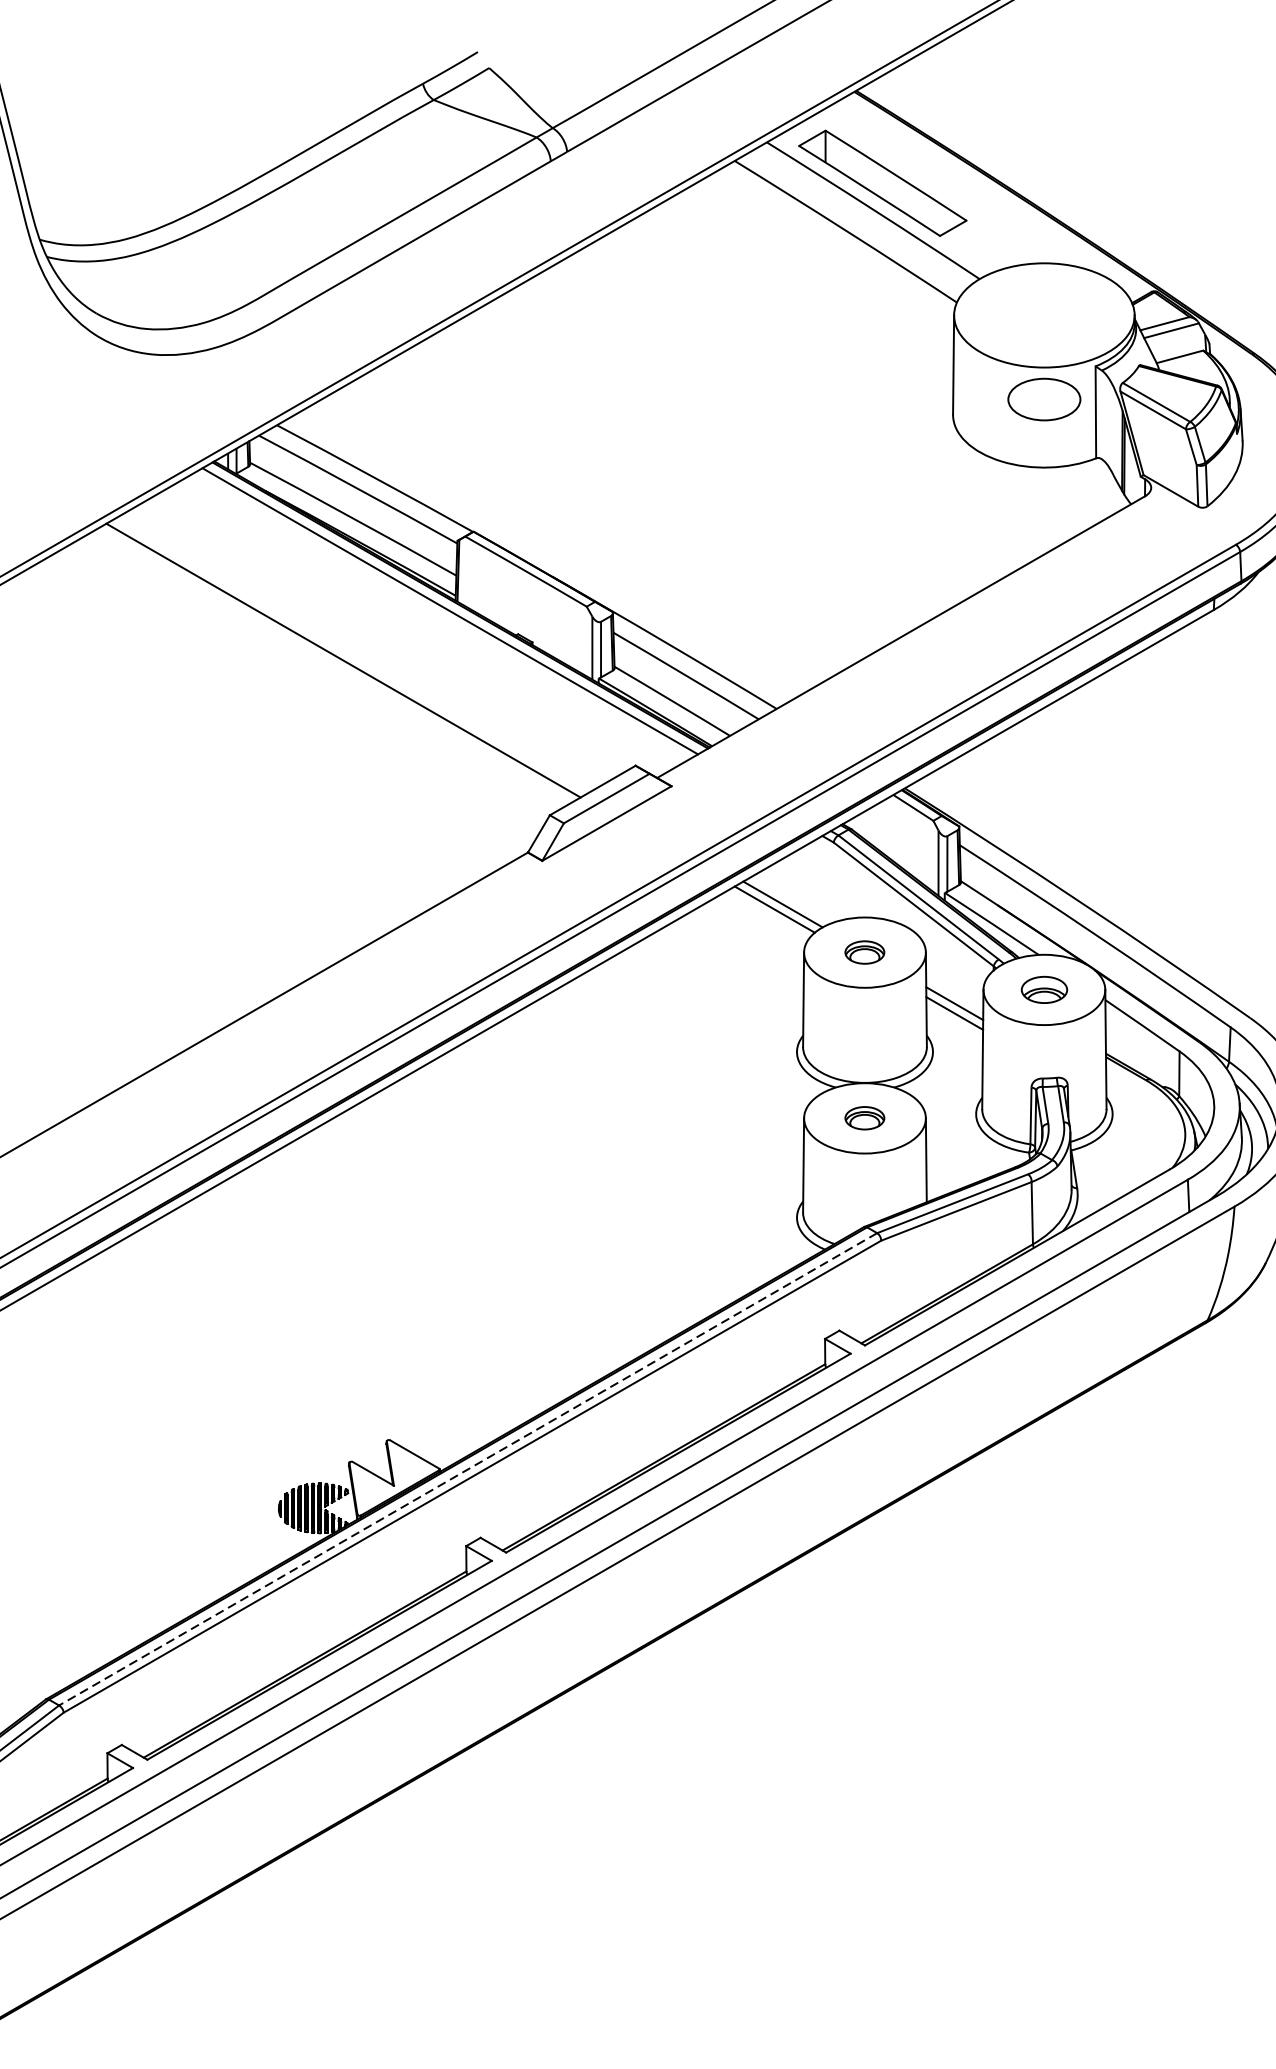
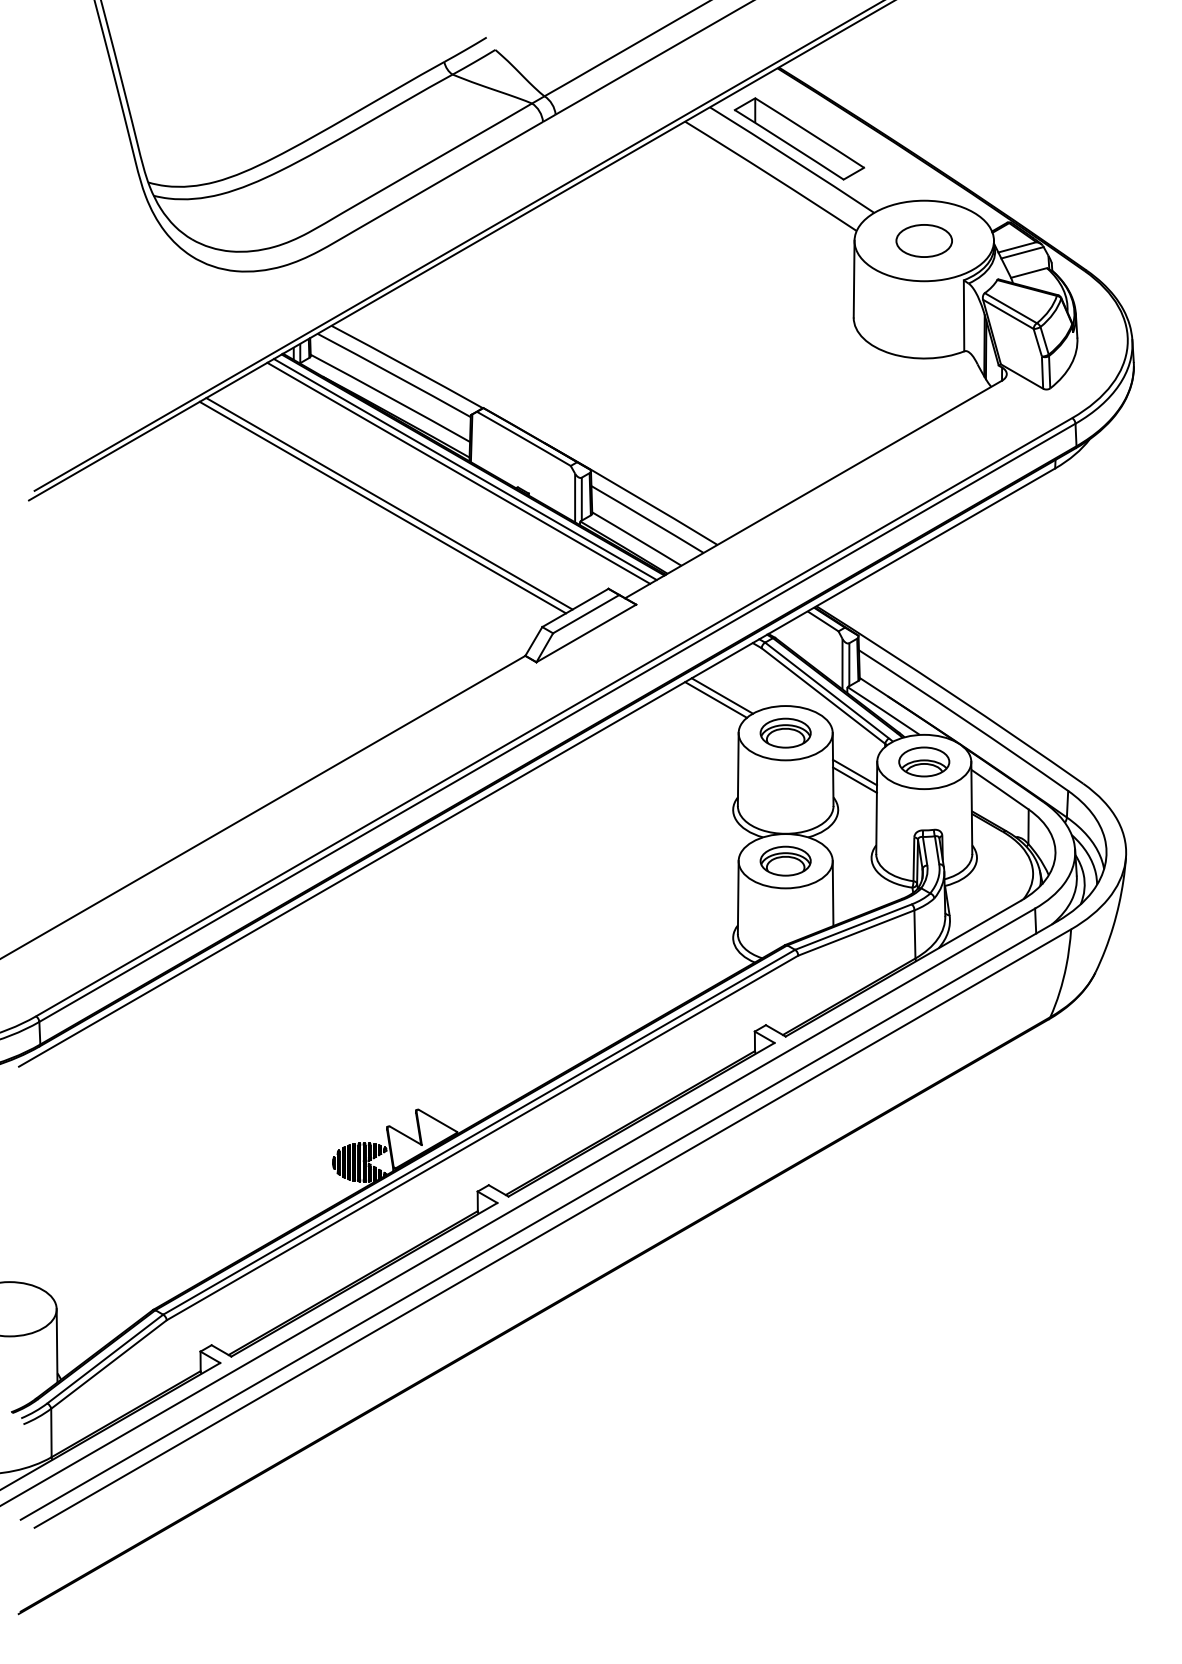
part: (1043, 398) -> (923, 240), moved
line: (441, 615) -> (458, 472), added
line: (352, 655) -> (389, 503), added
part: (864, 951) -> (785, 732), size x1.67
part: (1044, 989) -> (924, 761), size x1.43
part: (864, 1117) -> (785, 860), size x1.67
line: (468, 1469) -> (479, 1132), dashed -> solid

